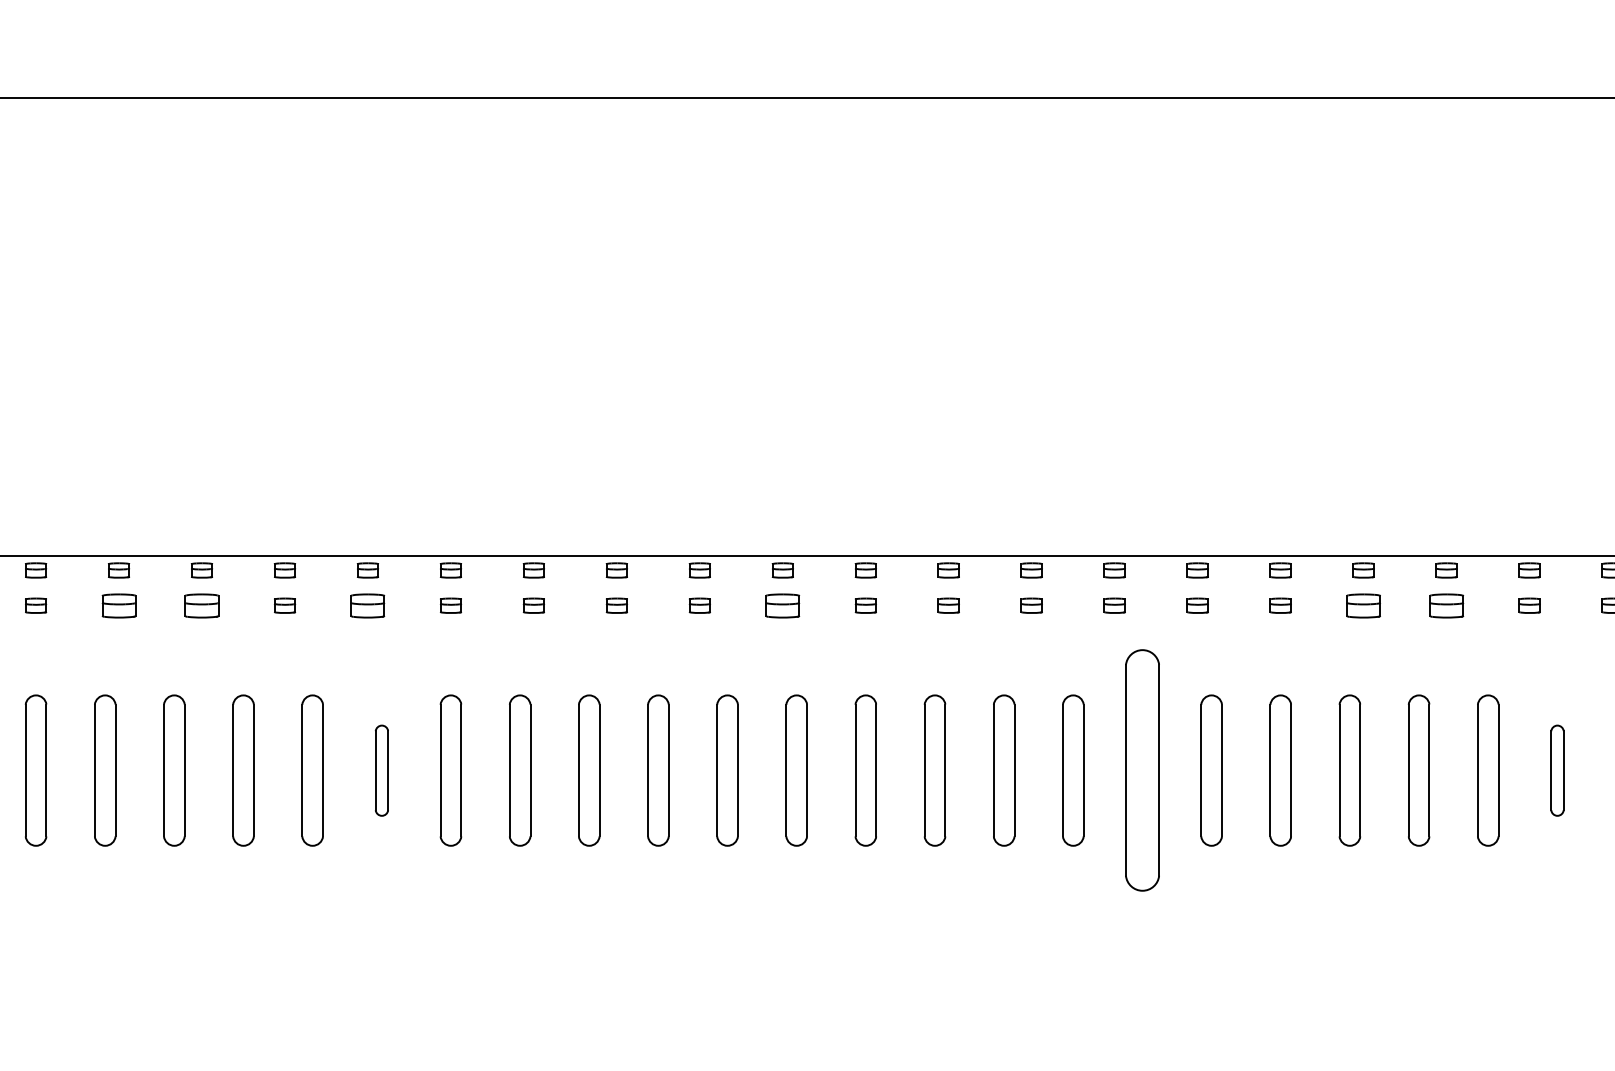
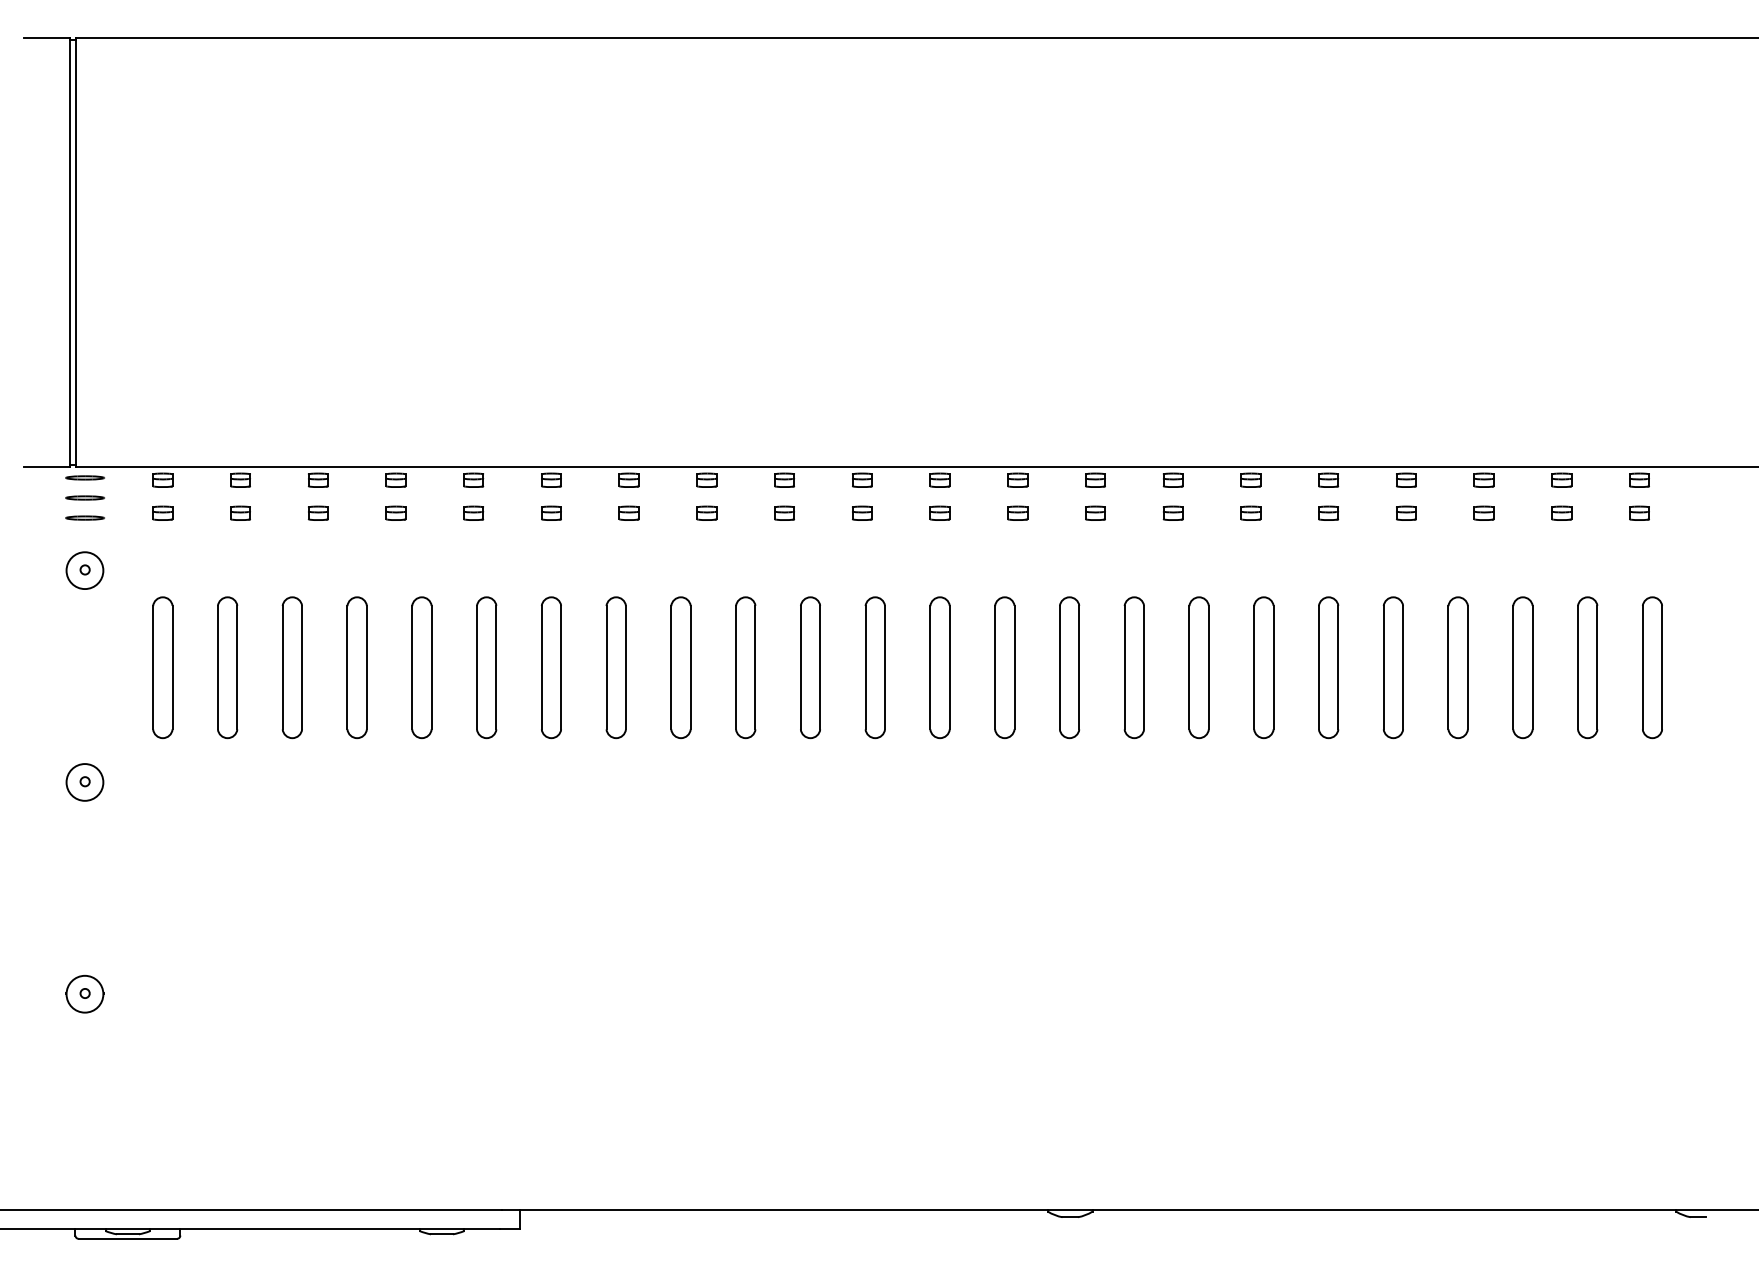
part: (118, 604) -> (240, 512), size x0.62
part: (202, 604) -> (318, 512), size x0.62
part: (367, 604) -> (473, 512), size x0.62
part: (783, 604) -> (862, 512), size x0.62
part: (1363, 604) -> (1406, 512), size x0.62
part: (1446, 604) -> (1483, 512), size x0.62
part: (381, 770) -> (486, 667), size x1.67
part: (1141, 770) -> (1198, 667), size x0.62
part: (1557, 770) -> (1587, 667), size x1.67

